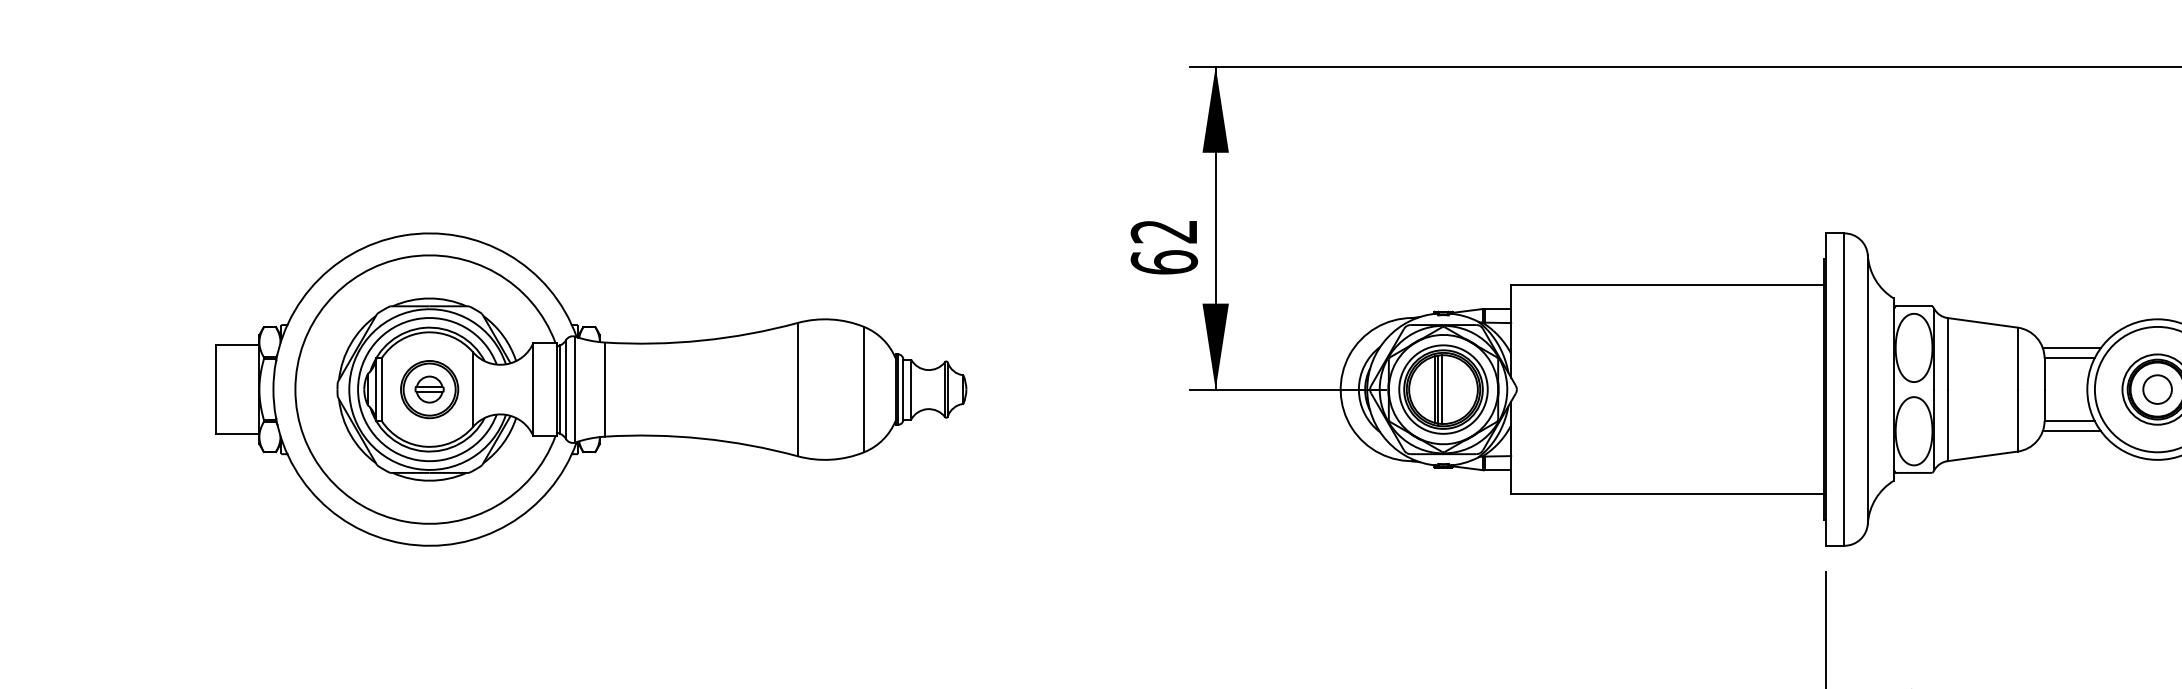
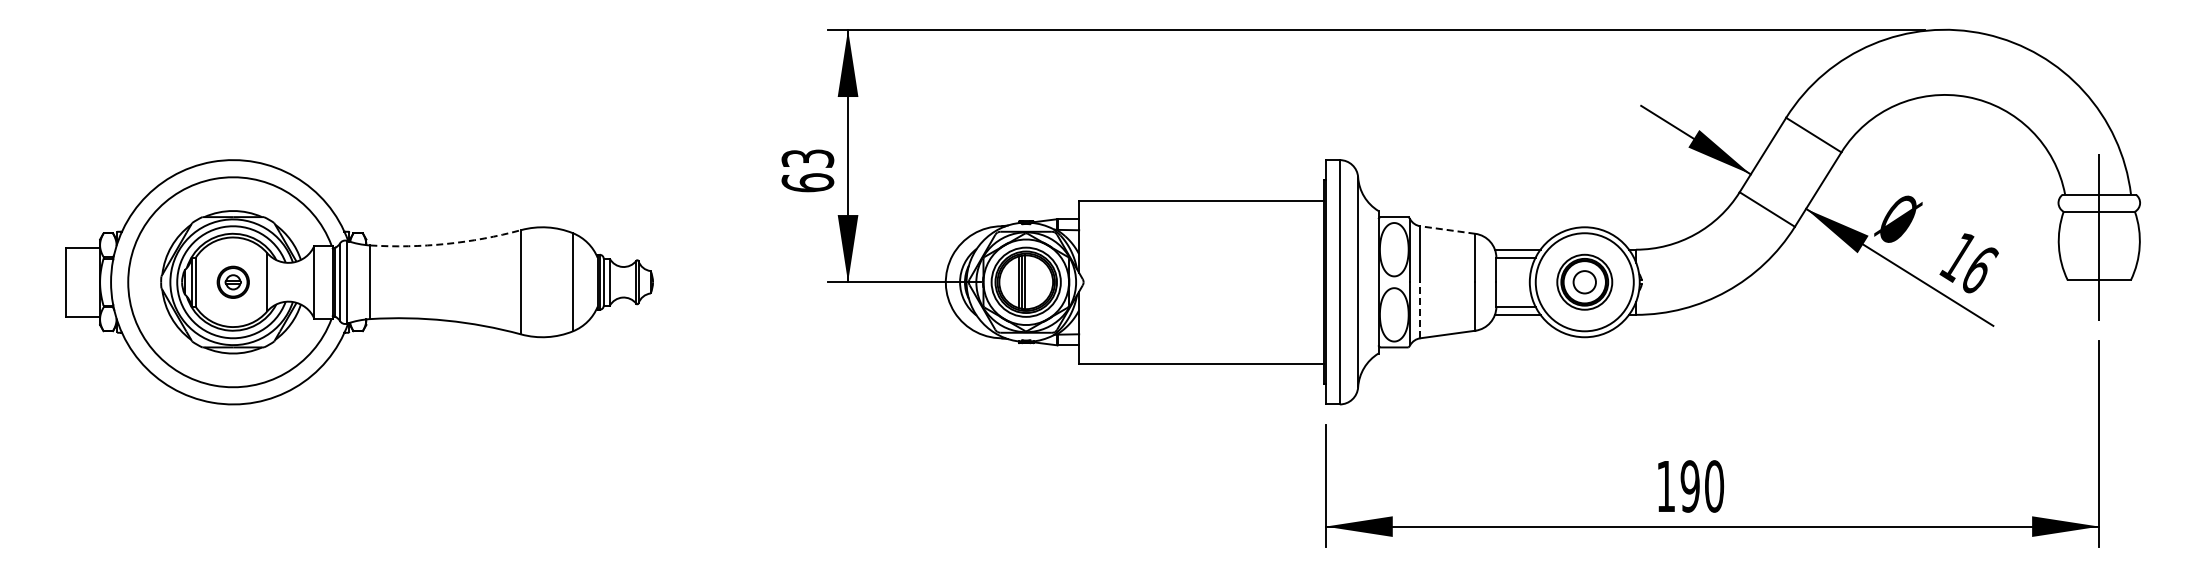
text: (1163, 231) -> (807, 158), 62 -> 63
line: (1982, 323) -> (1447, 230), solid -> dashed
arc: (702, 340) -> (446, 243), solid -> dashed
part: (429, 389) -> (233, 282), size x0.7
line: (1947, 425) -> (1420, 310), solid -> dashed

